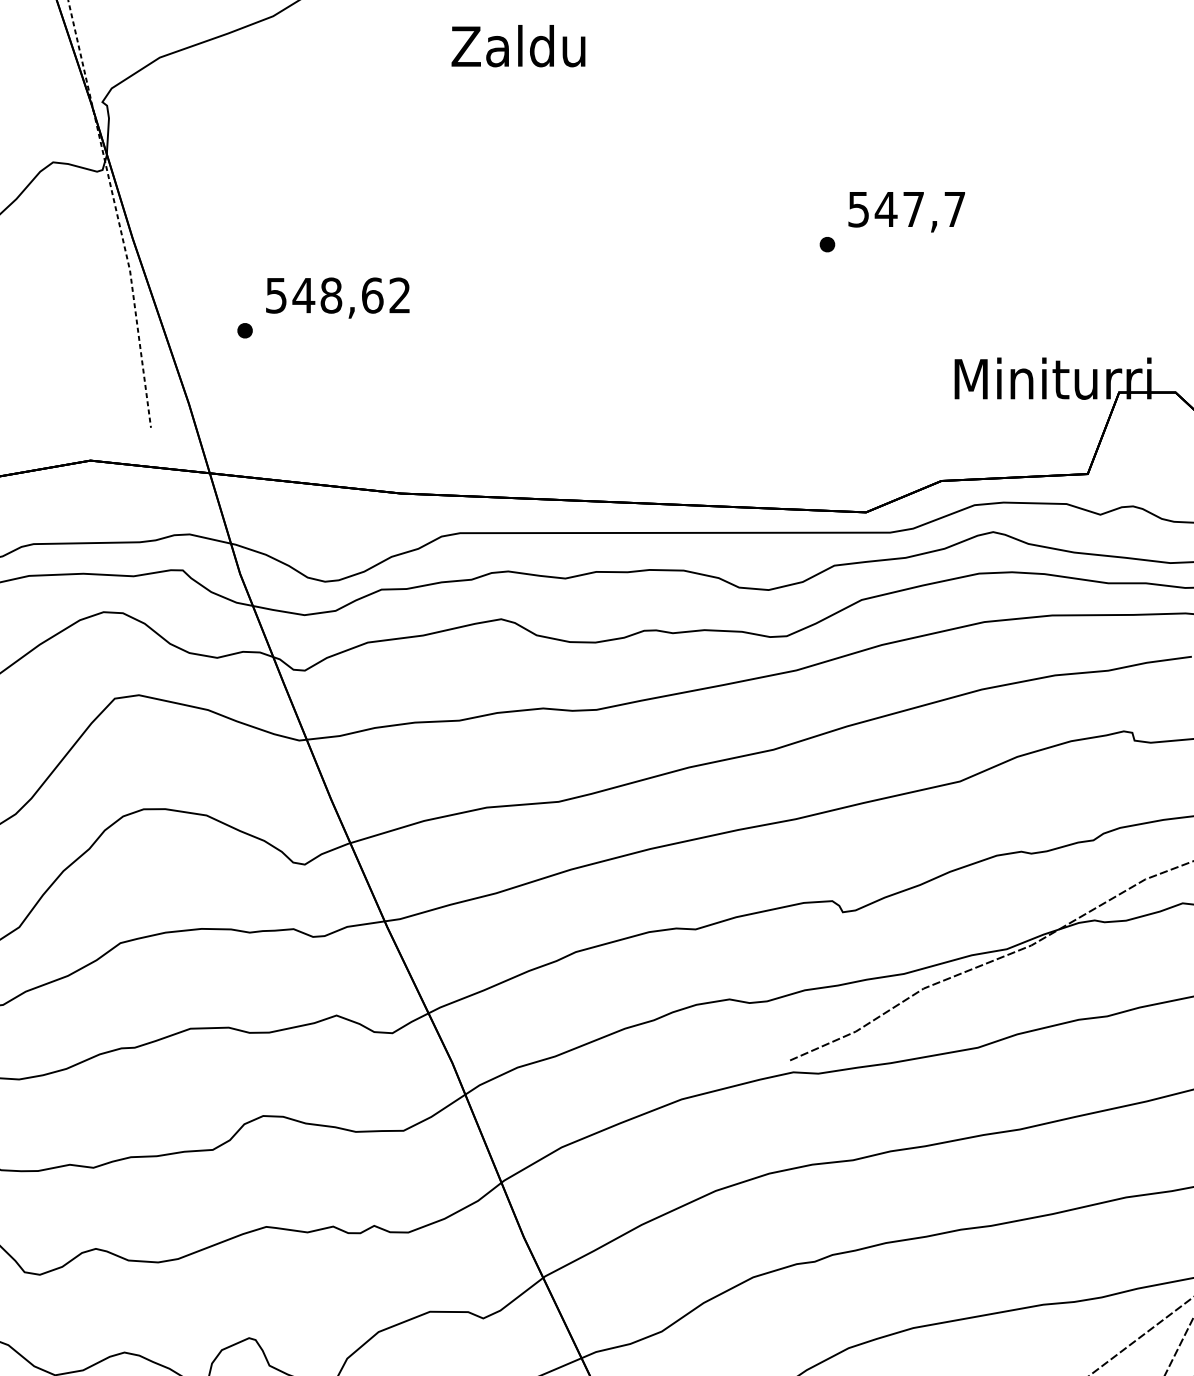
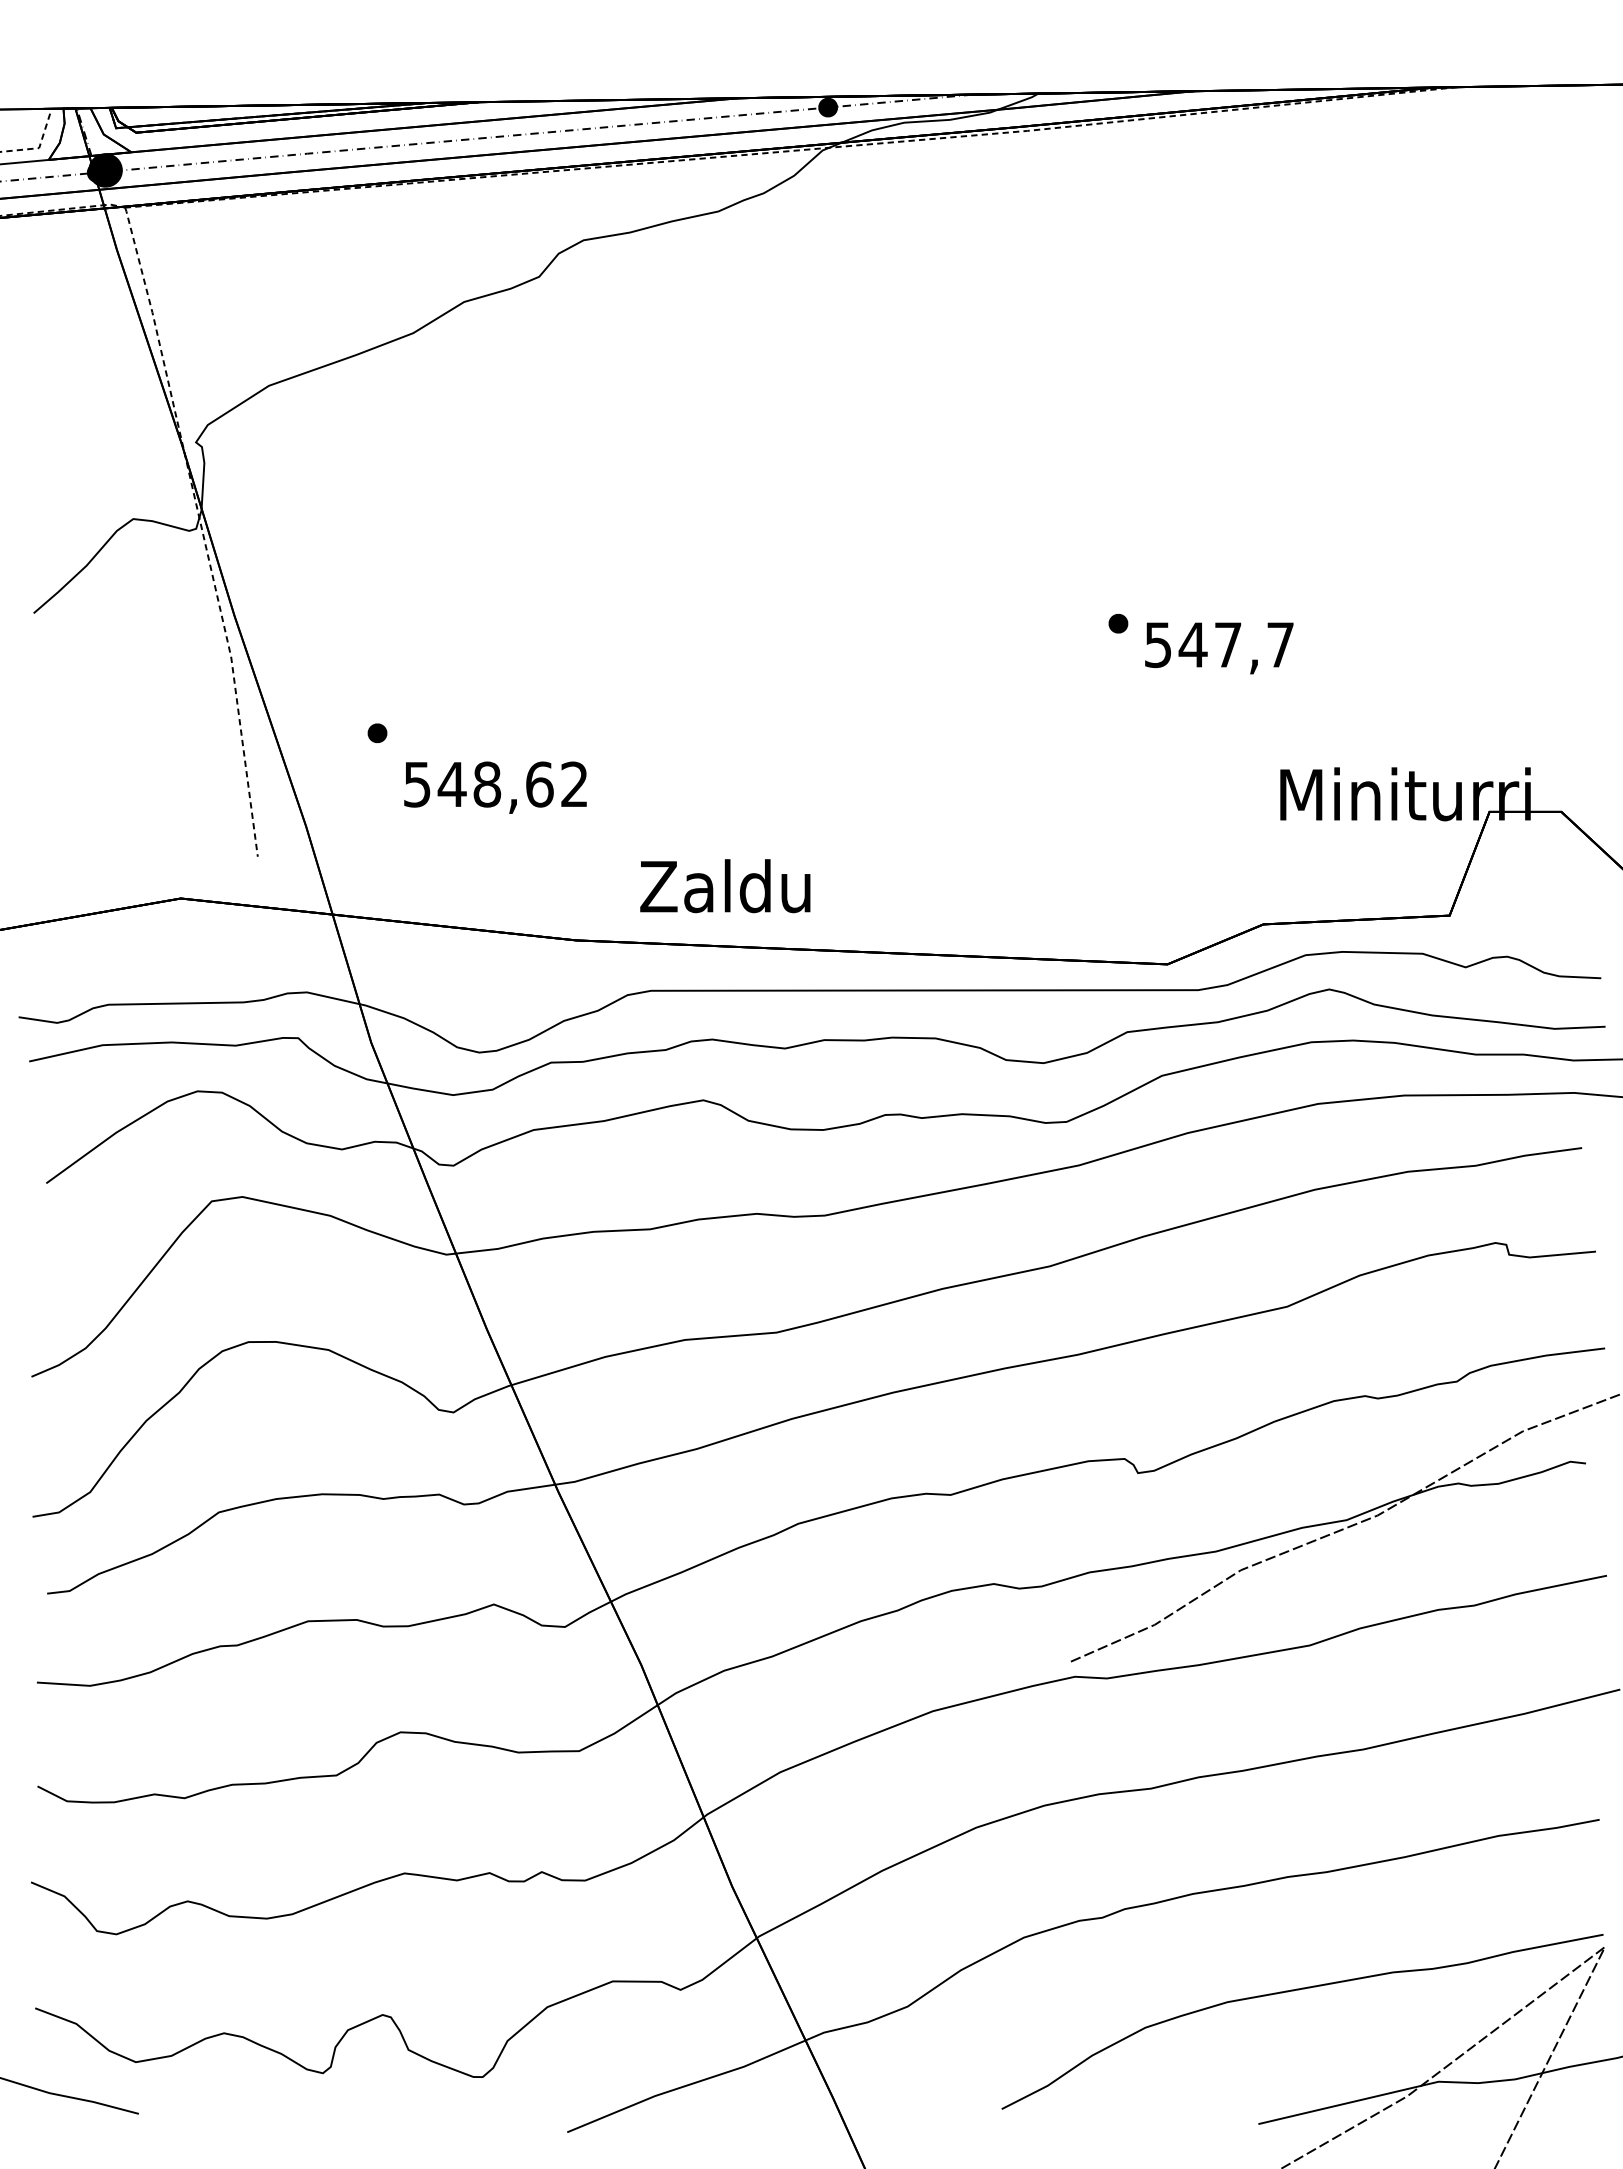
text: (518, 46) -> (725, 886), moved
text: (906, 212) -> (1219, 648), moved
text: (337, 297) -> (495, 787), moved

